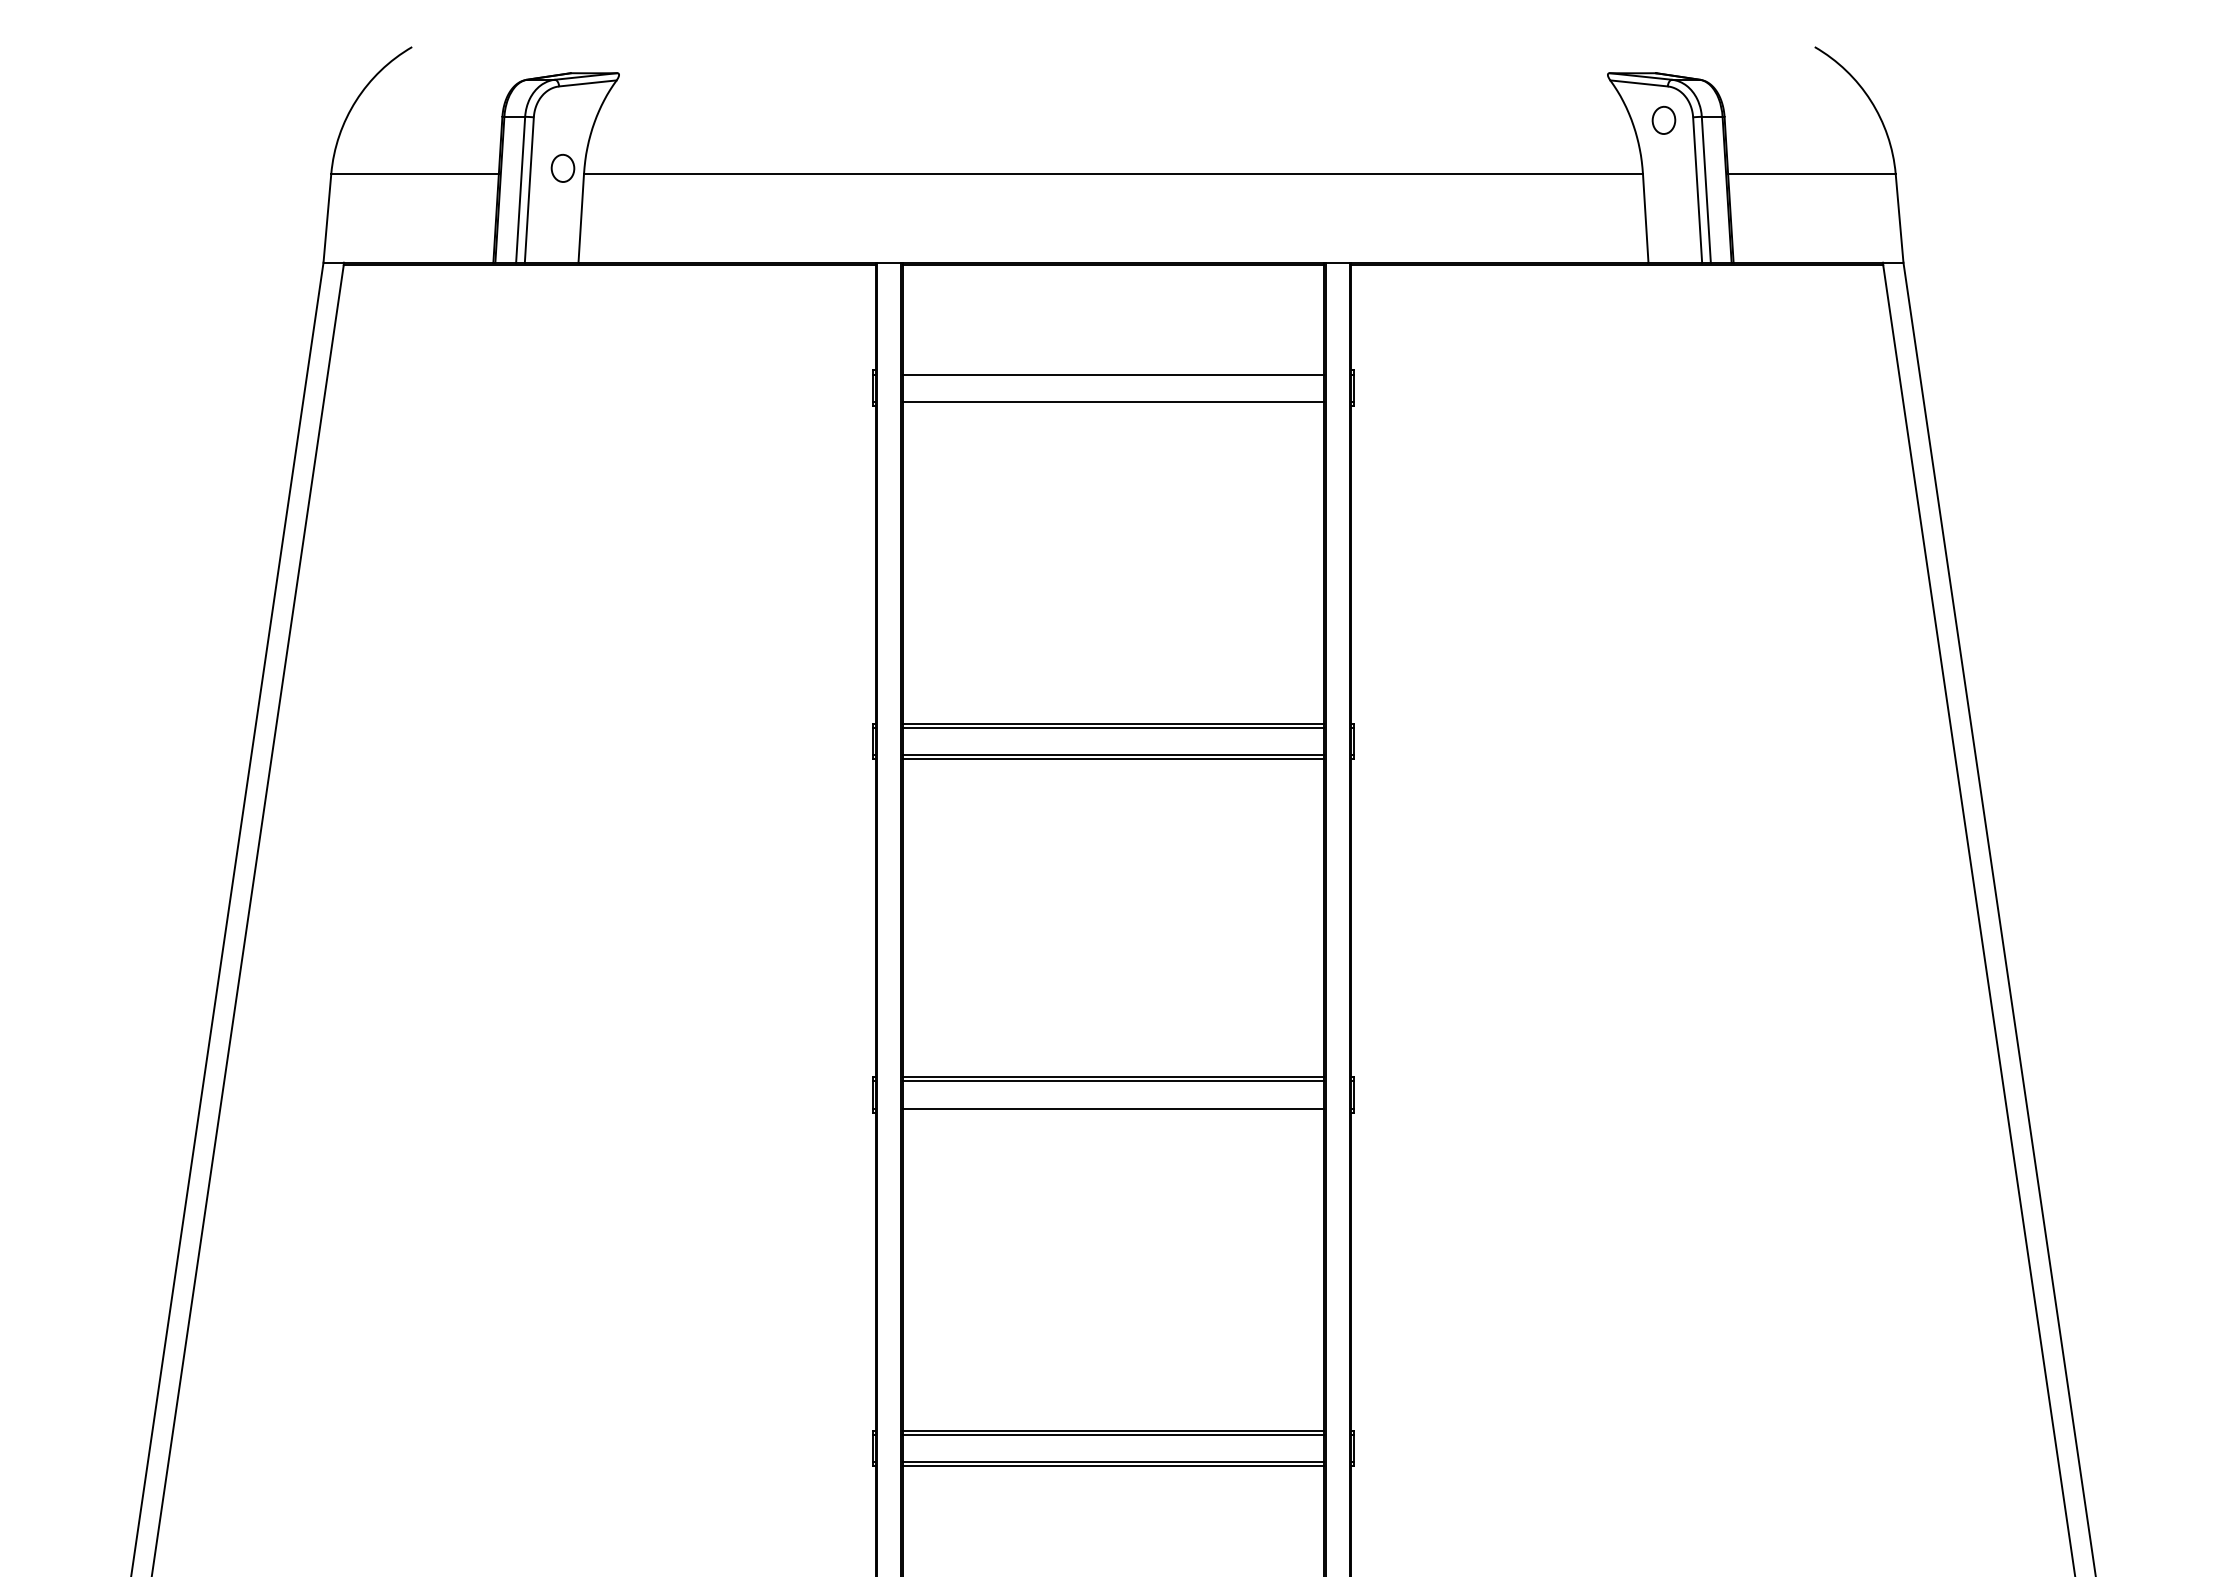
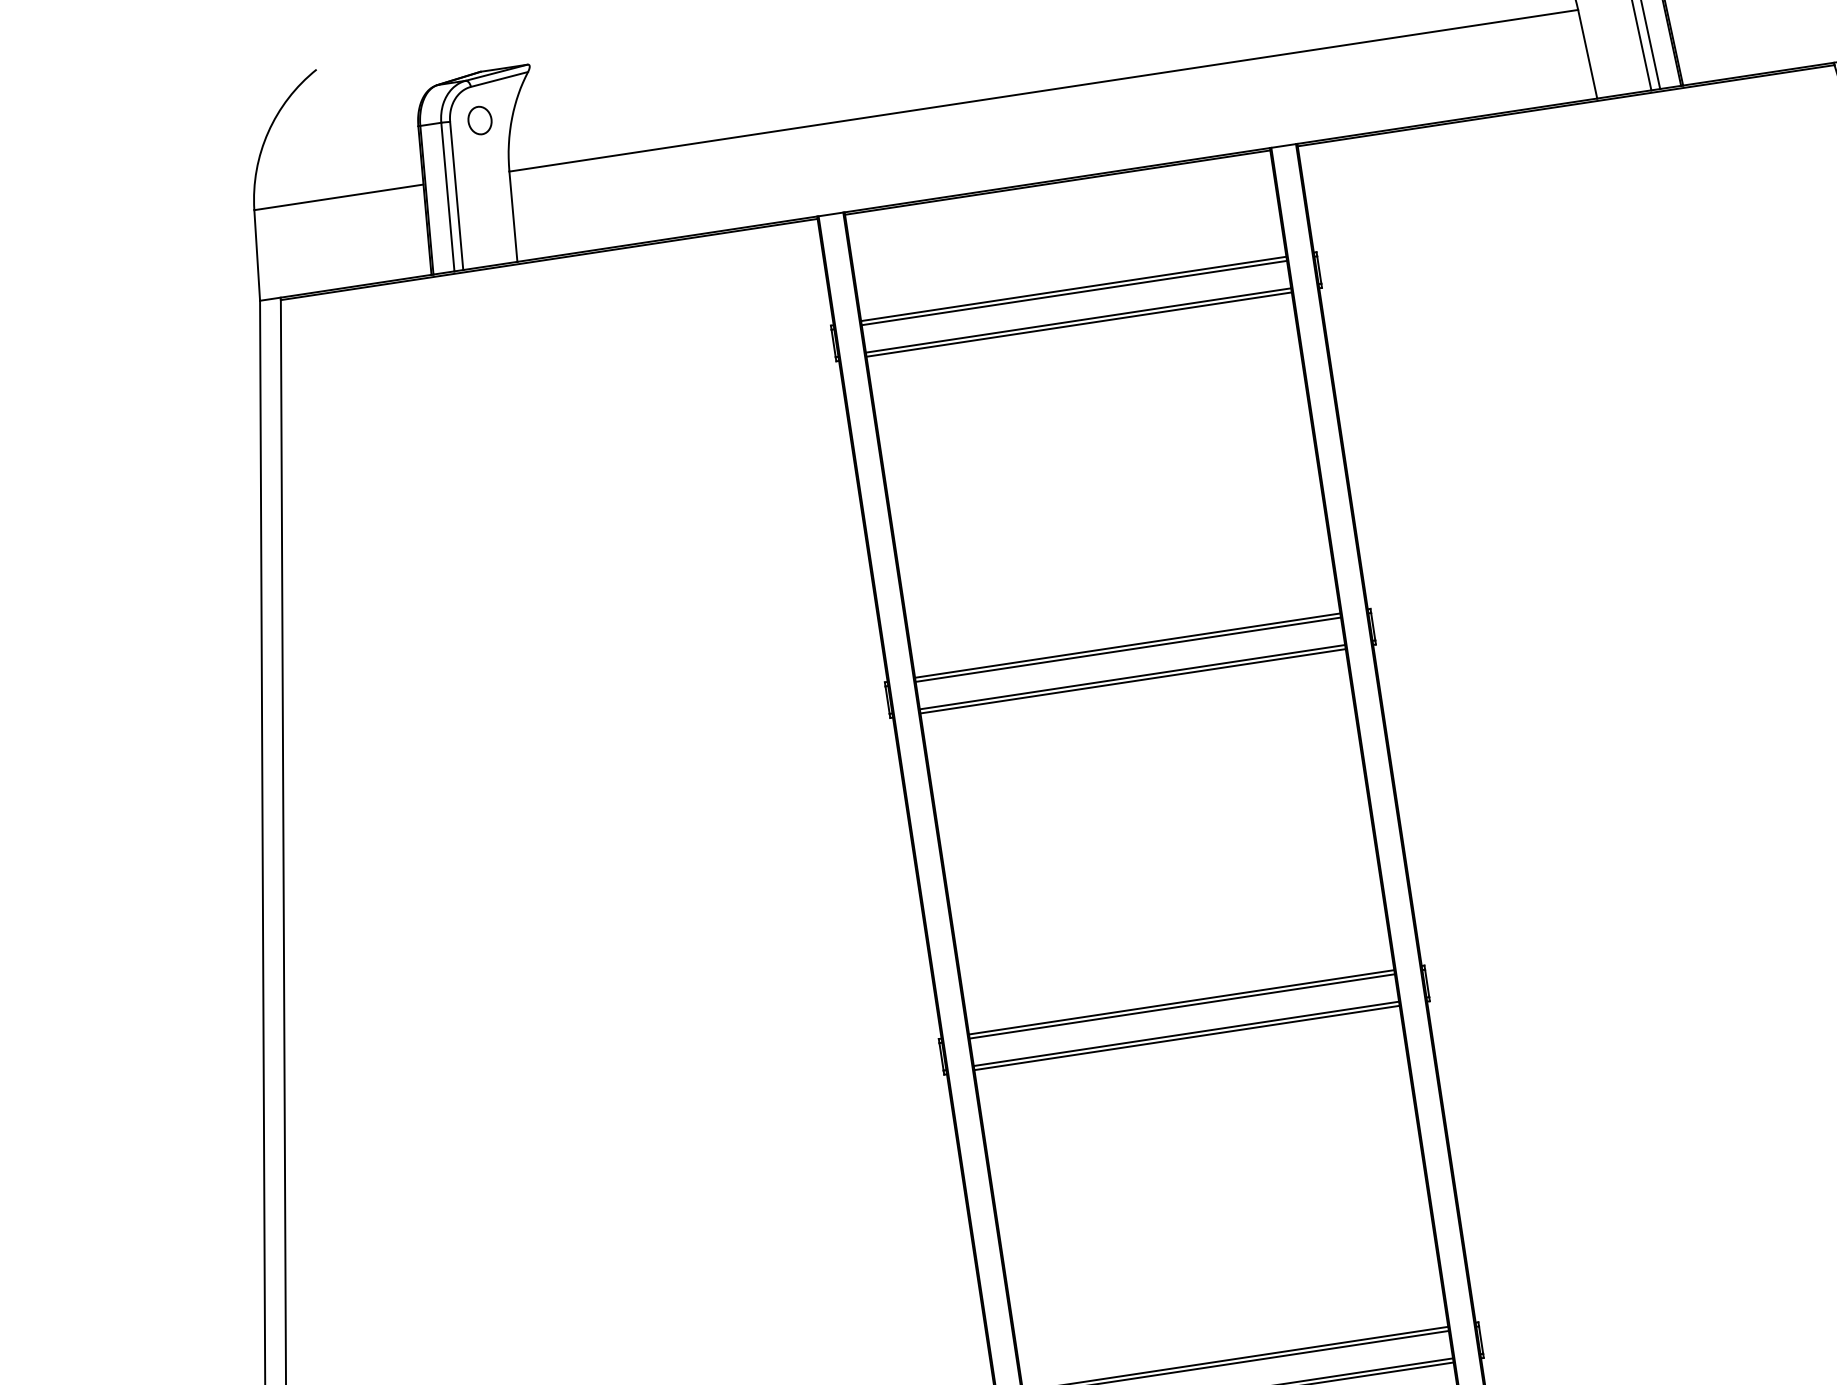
part: (562, 167) -> (479, 119), moved
line: (1113, 370) -> (1073, 288), added
line: (1113, 405) -> (1079, 324), added
line: (1113, 1112) -> (1187, 1037), added

